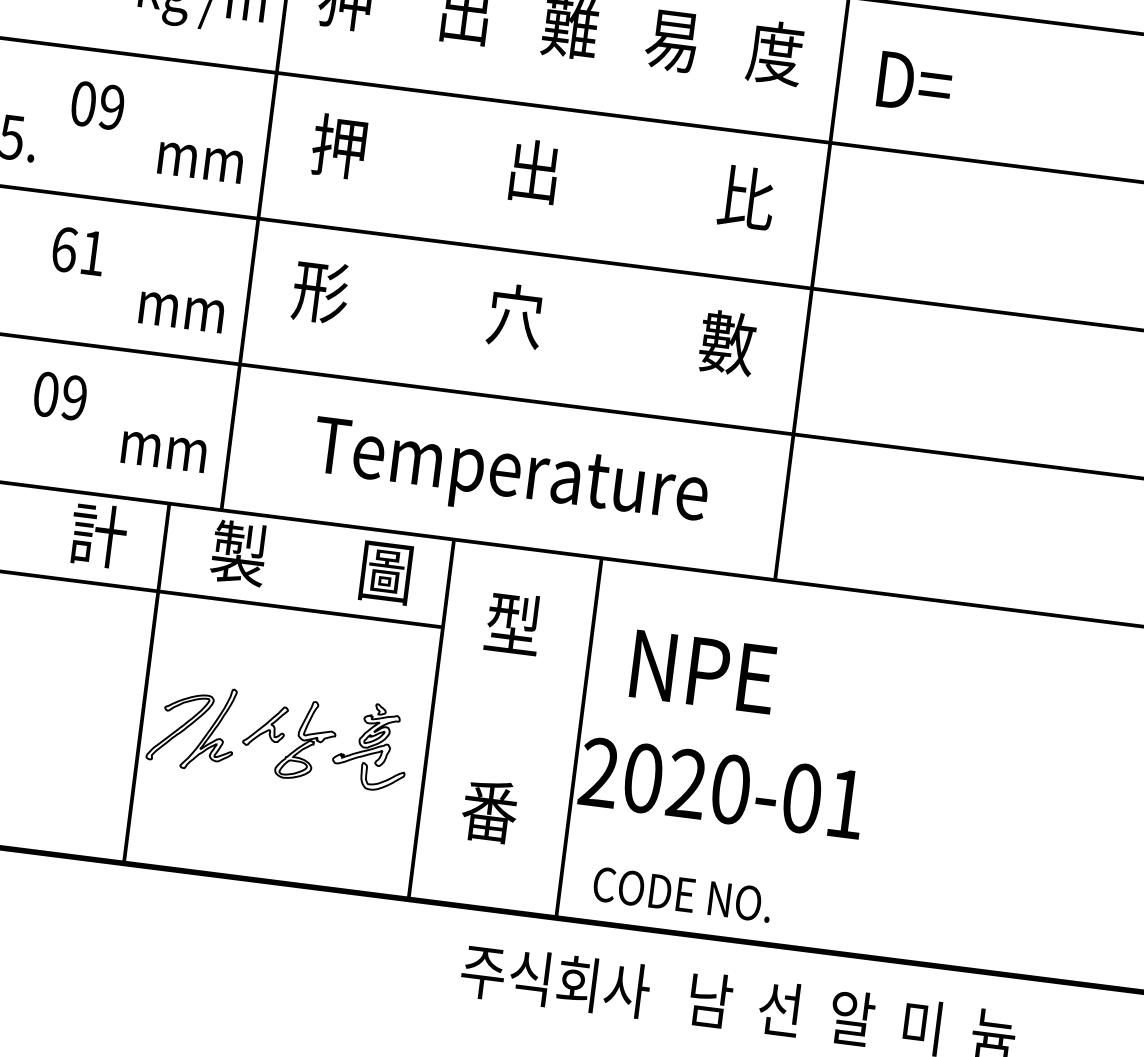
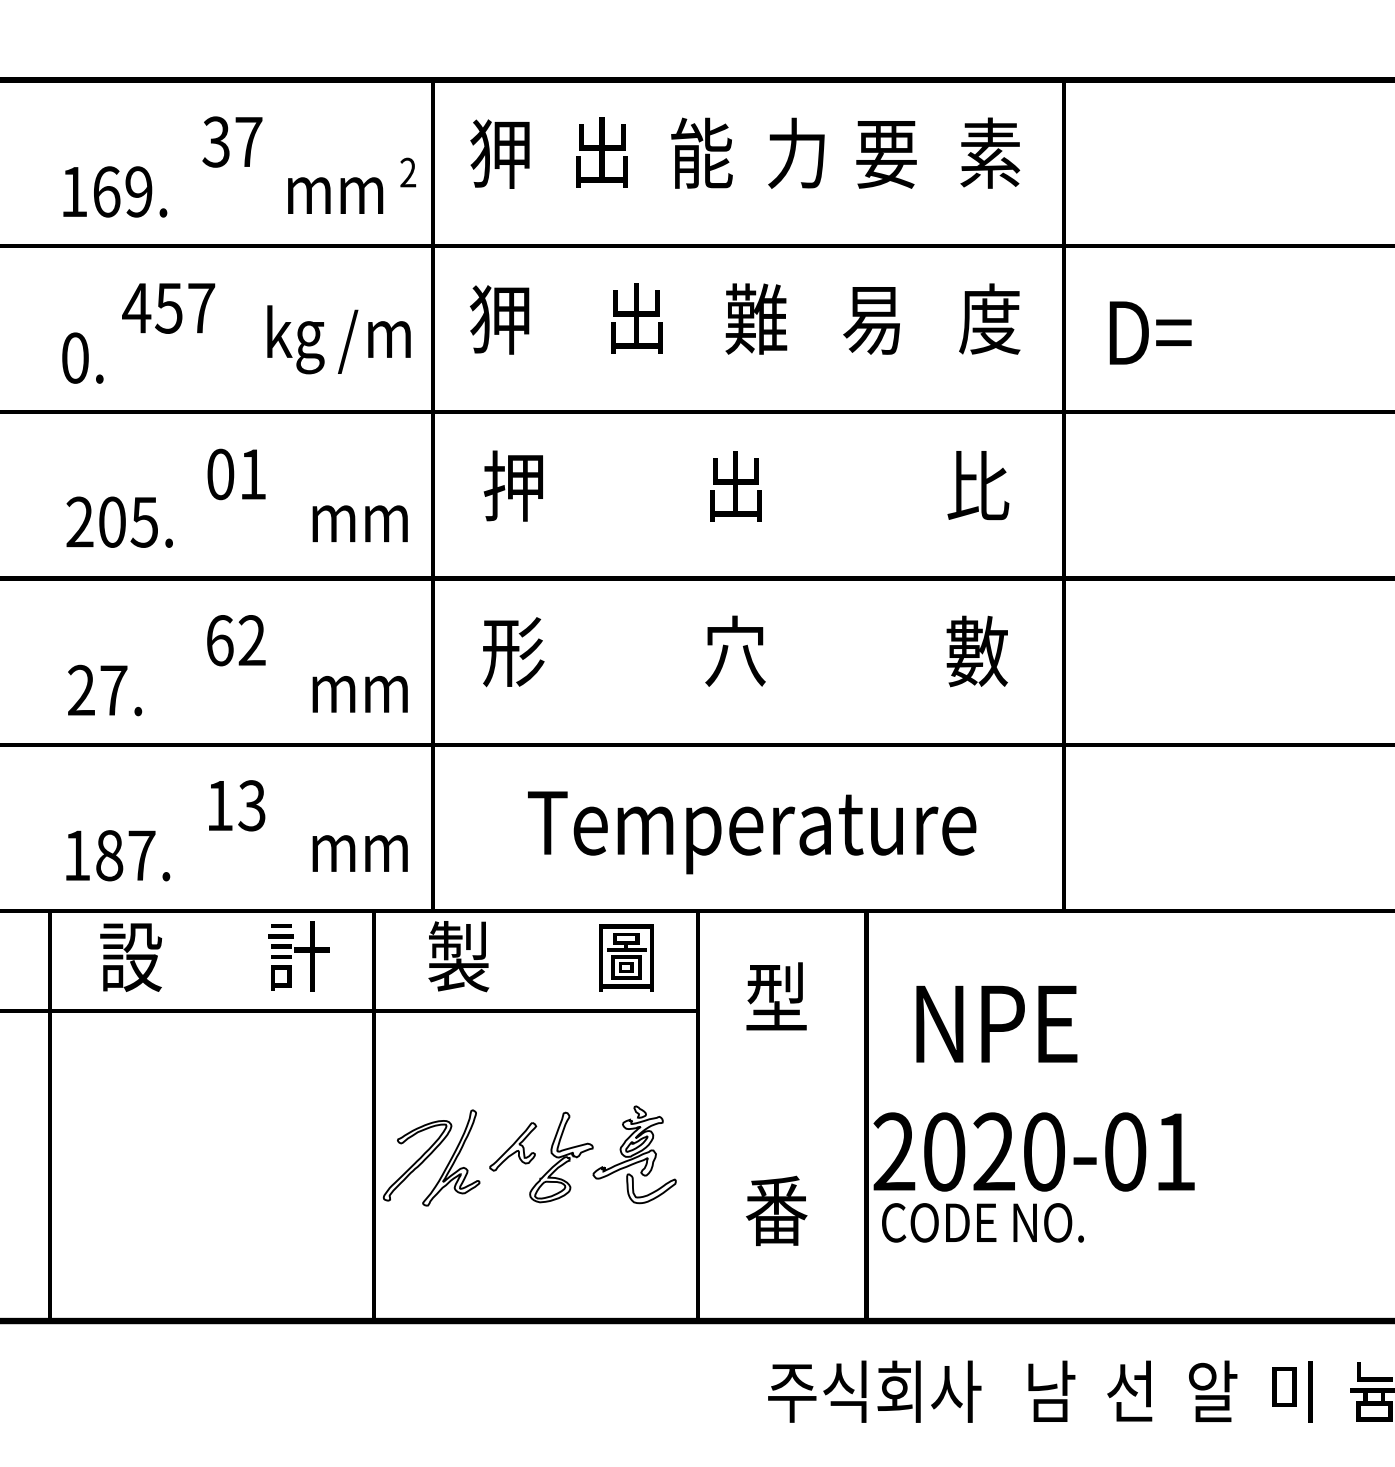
text: (111, 107) -> (252, 474), 09 -> 01
text: (92, 252) -> (251, 640), 61 -> 62
text: (59, 395) -> (235, 805), 09 -> 13
text: (682, 894) -> (982, 1222), moved

